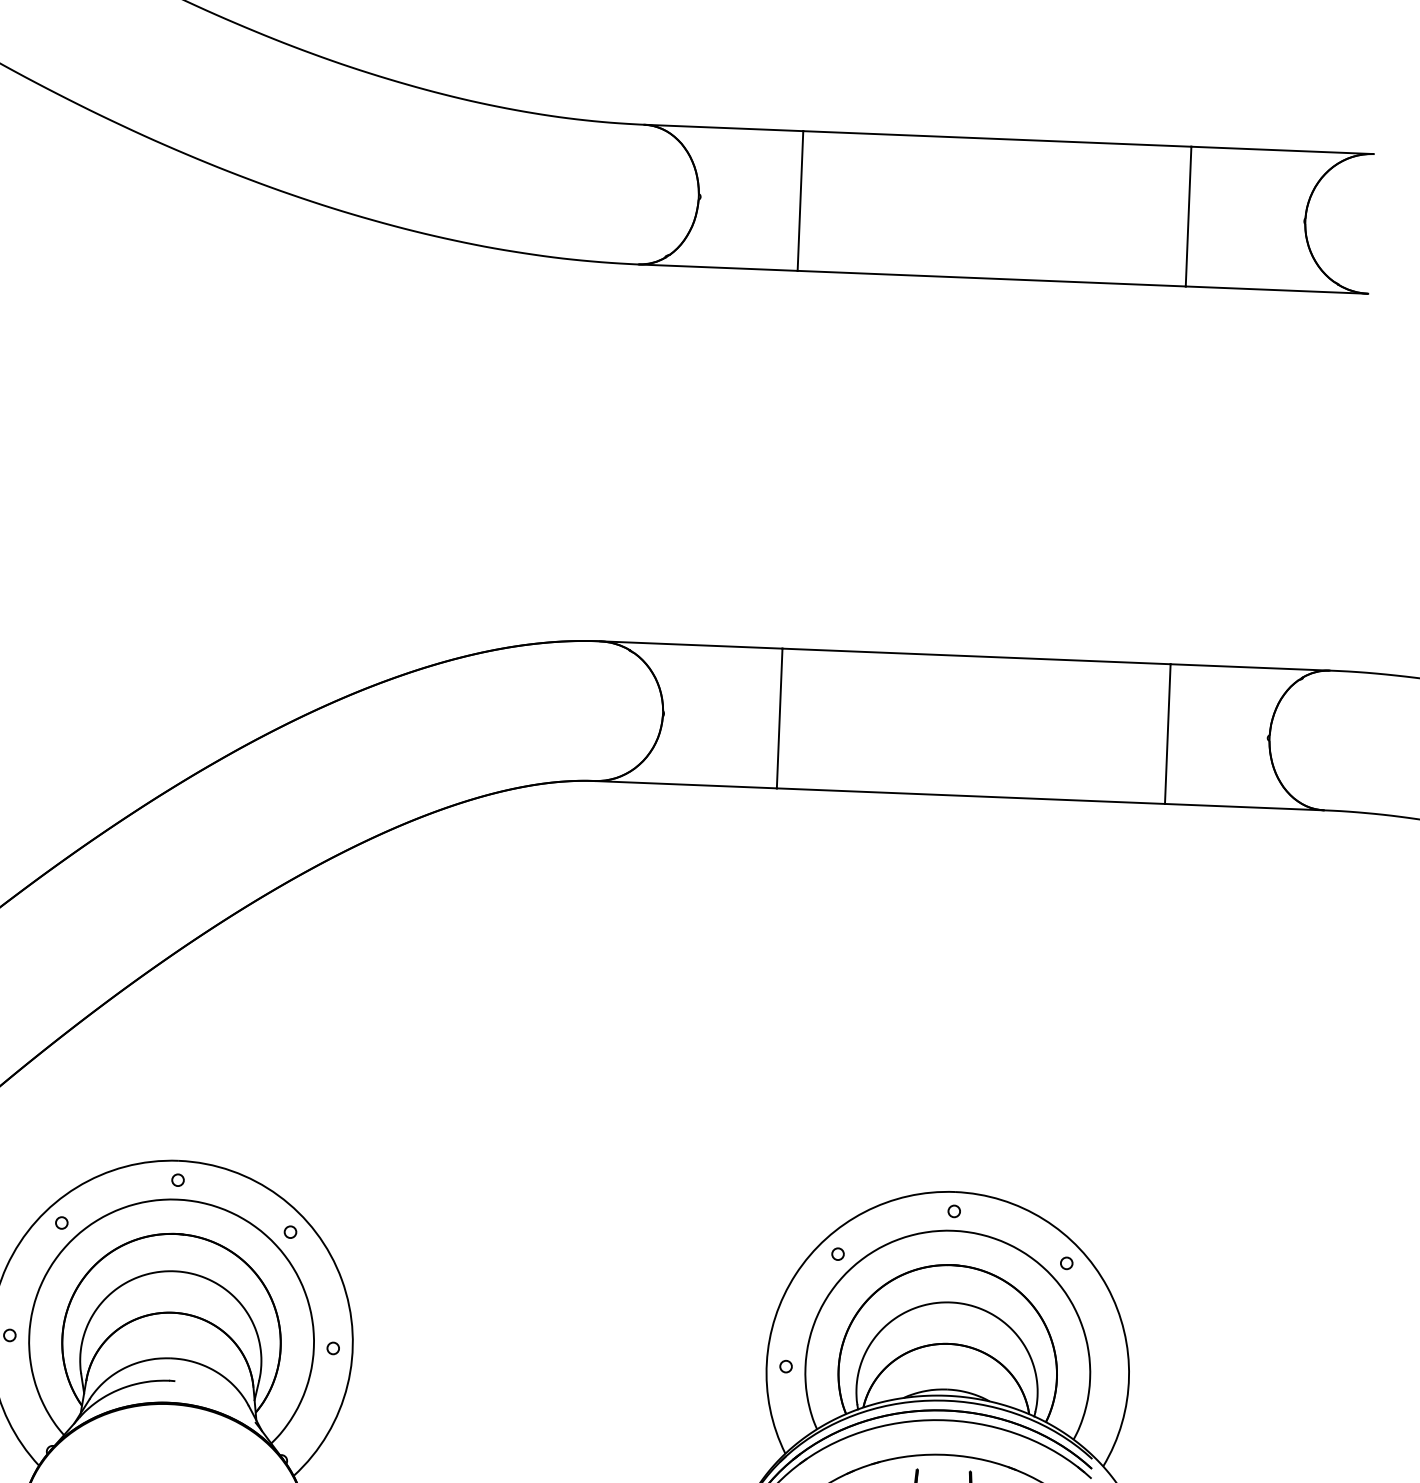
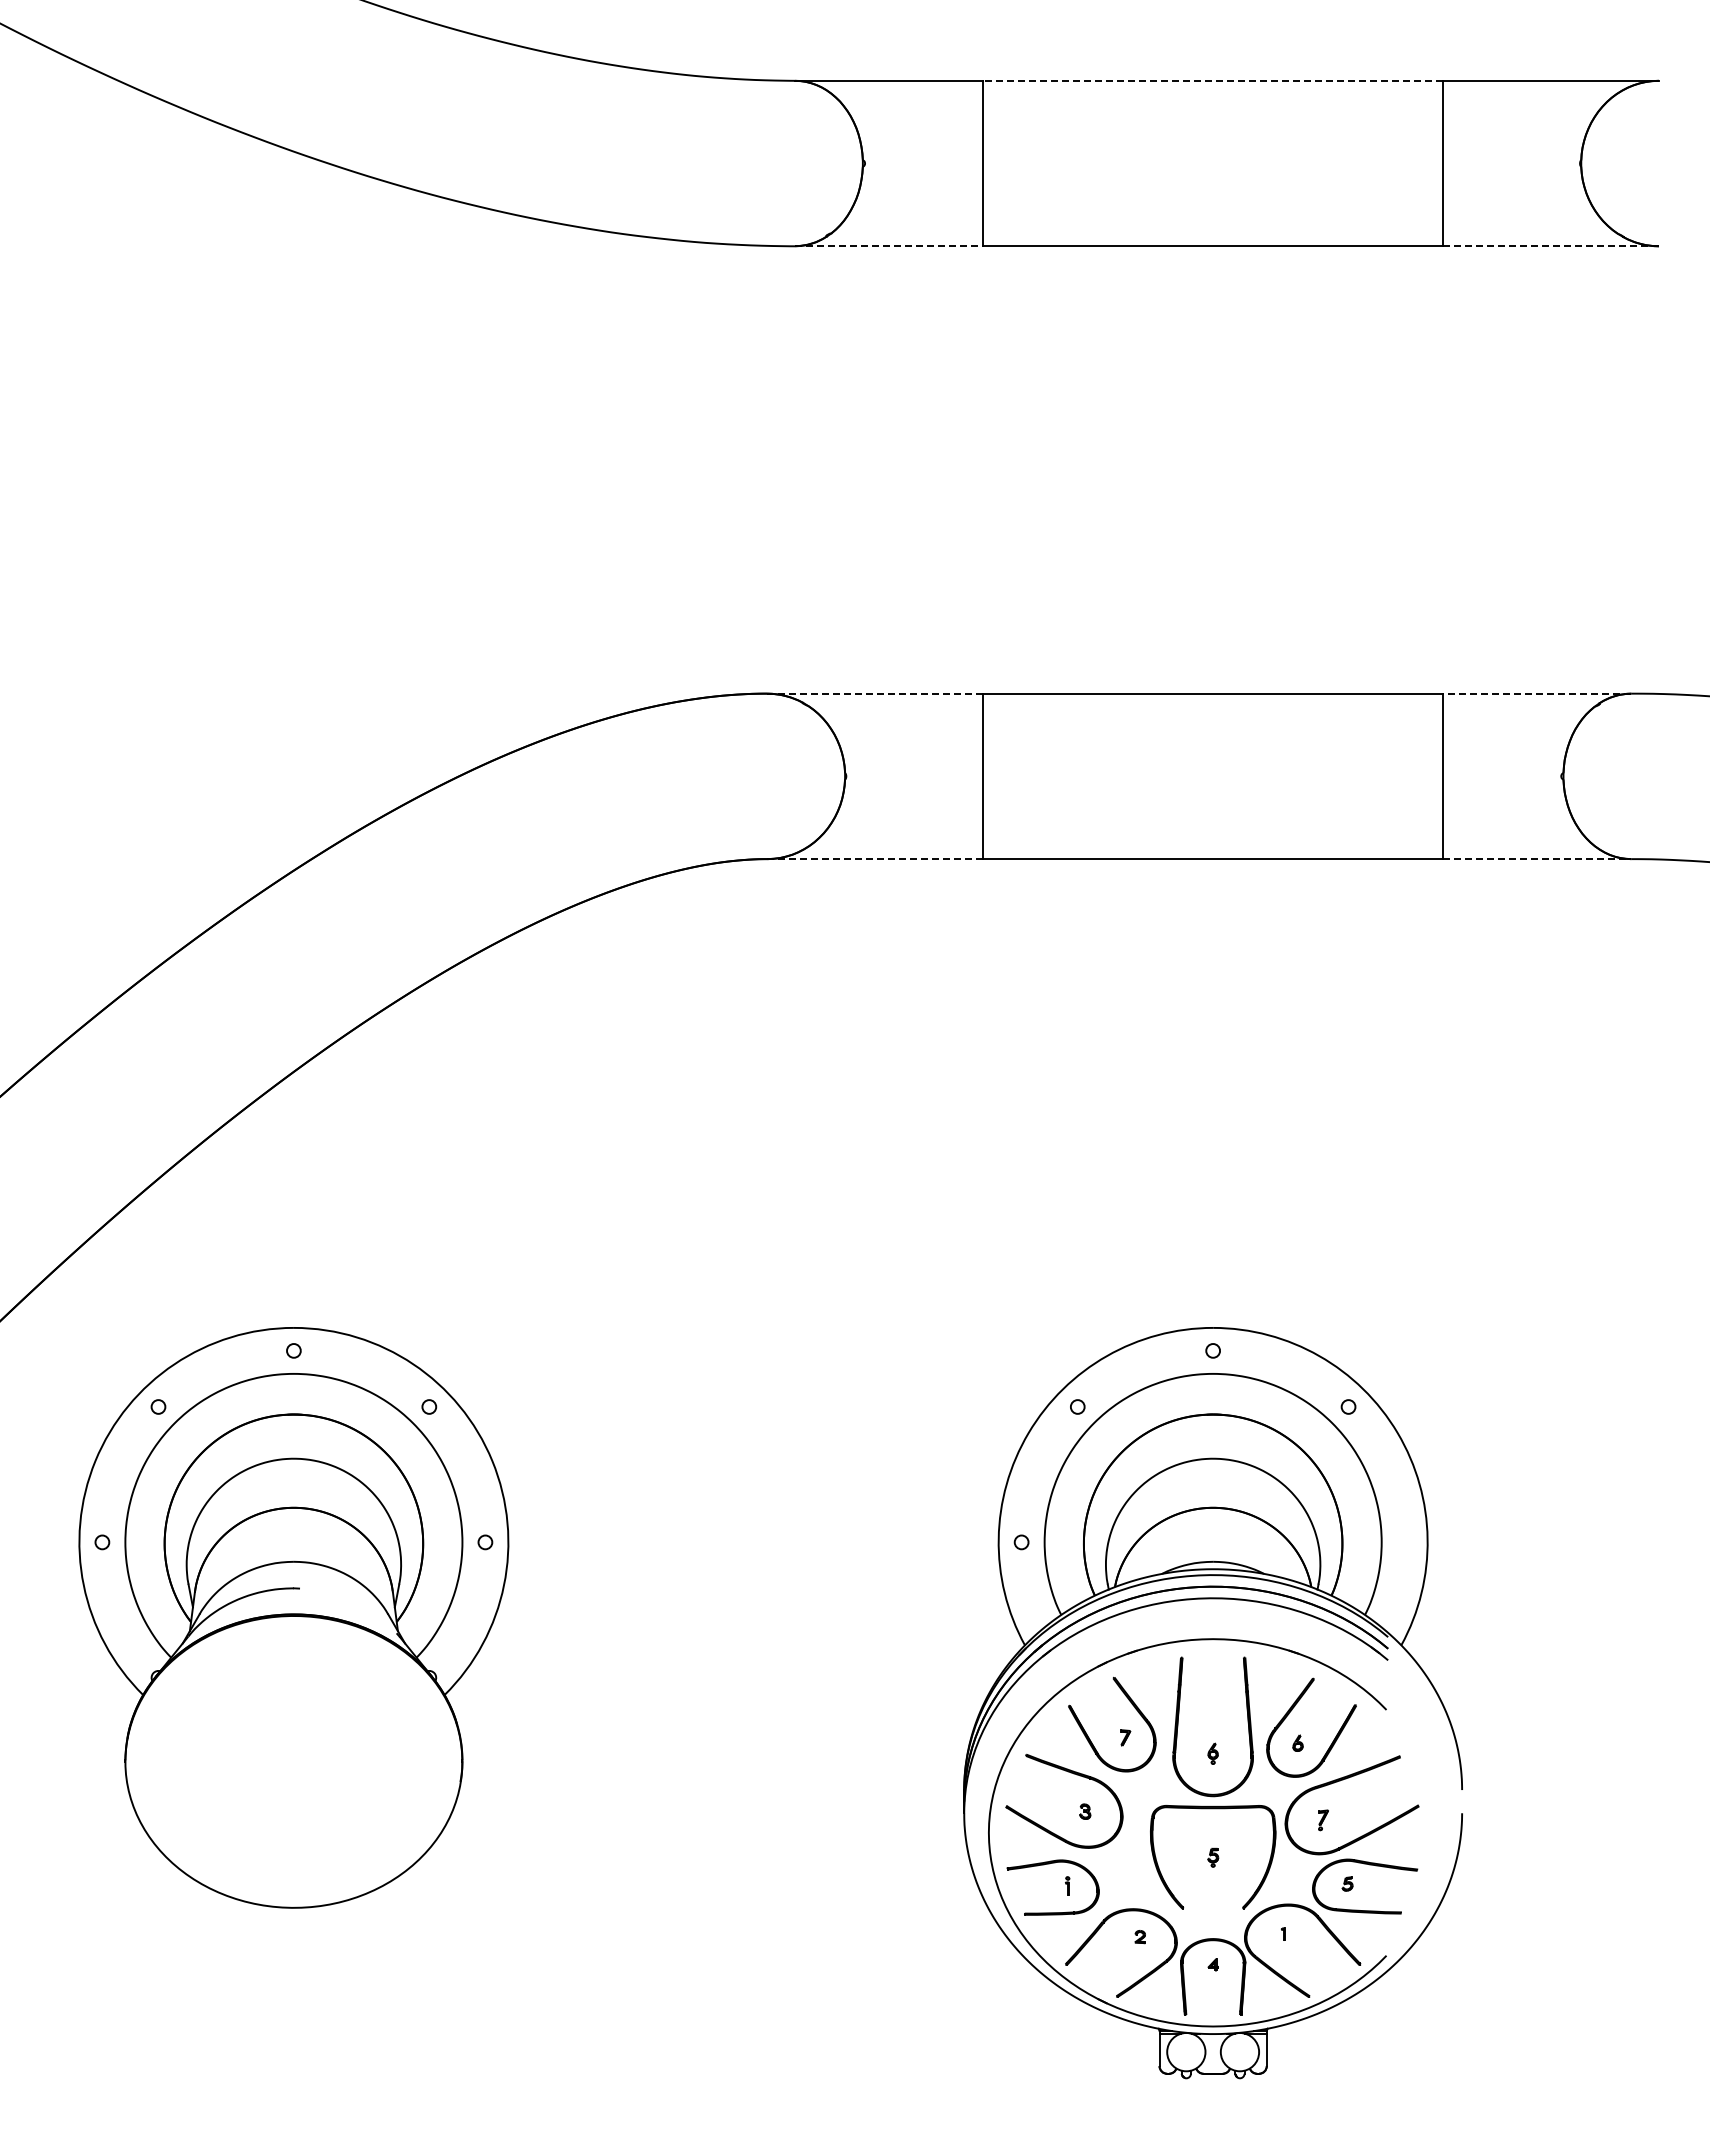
line: (997, 138) -> (1213, 80), solid -> dashed
line: (718, 267) -> (889, 246), solid -> dashed
line: (1277, 290) -> (1551, 246), solid -> dashed
line: (691, 644) -> (875, 693), solid -> dashed
line: (1249, 667) -> (1536, 693), solid -> dashed
line: (685, 785) -> (875, 859), solid -> dashed
line: (1244, 807) -> (1537, 859), solid -> dashed

